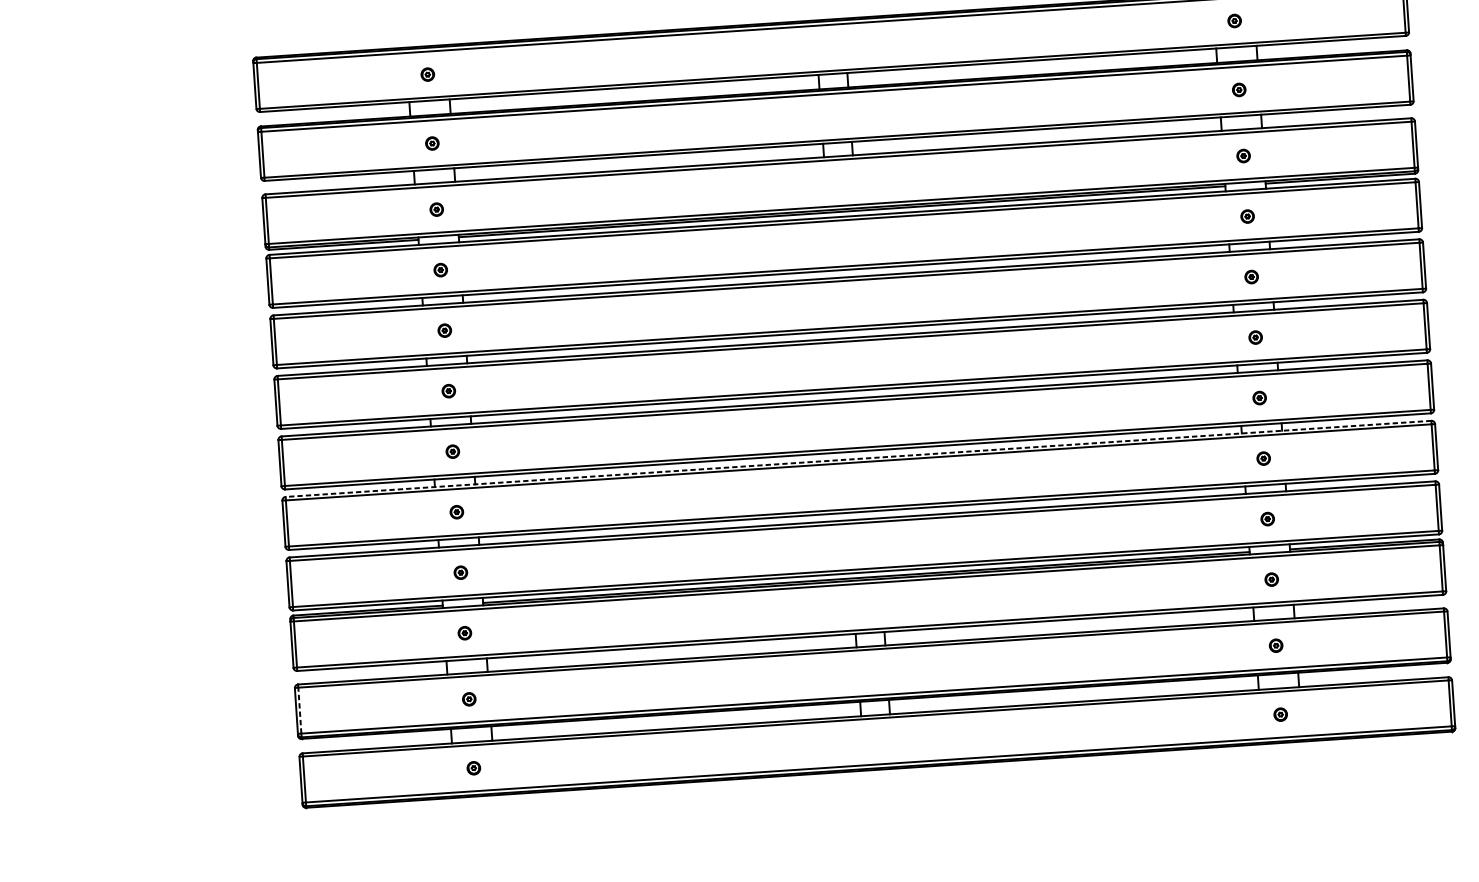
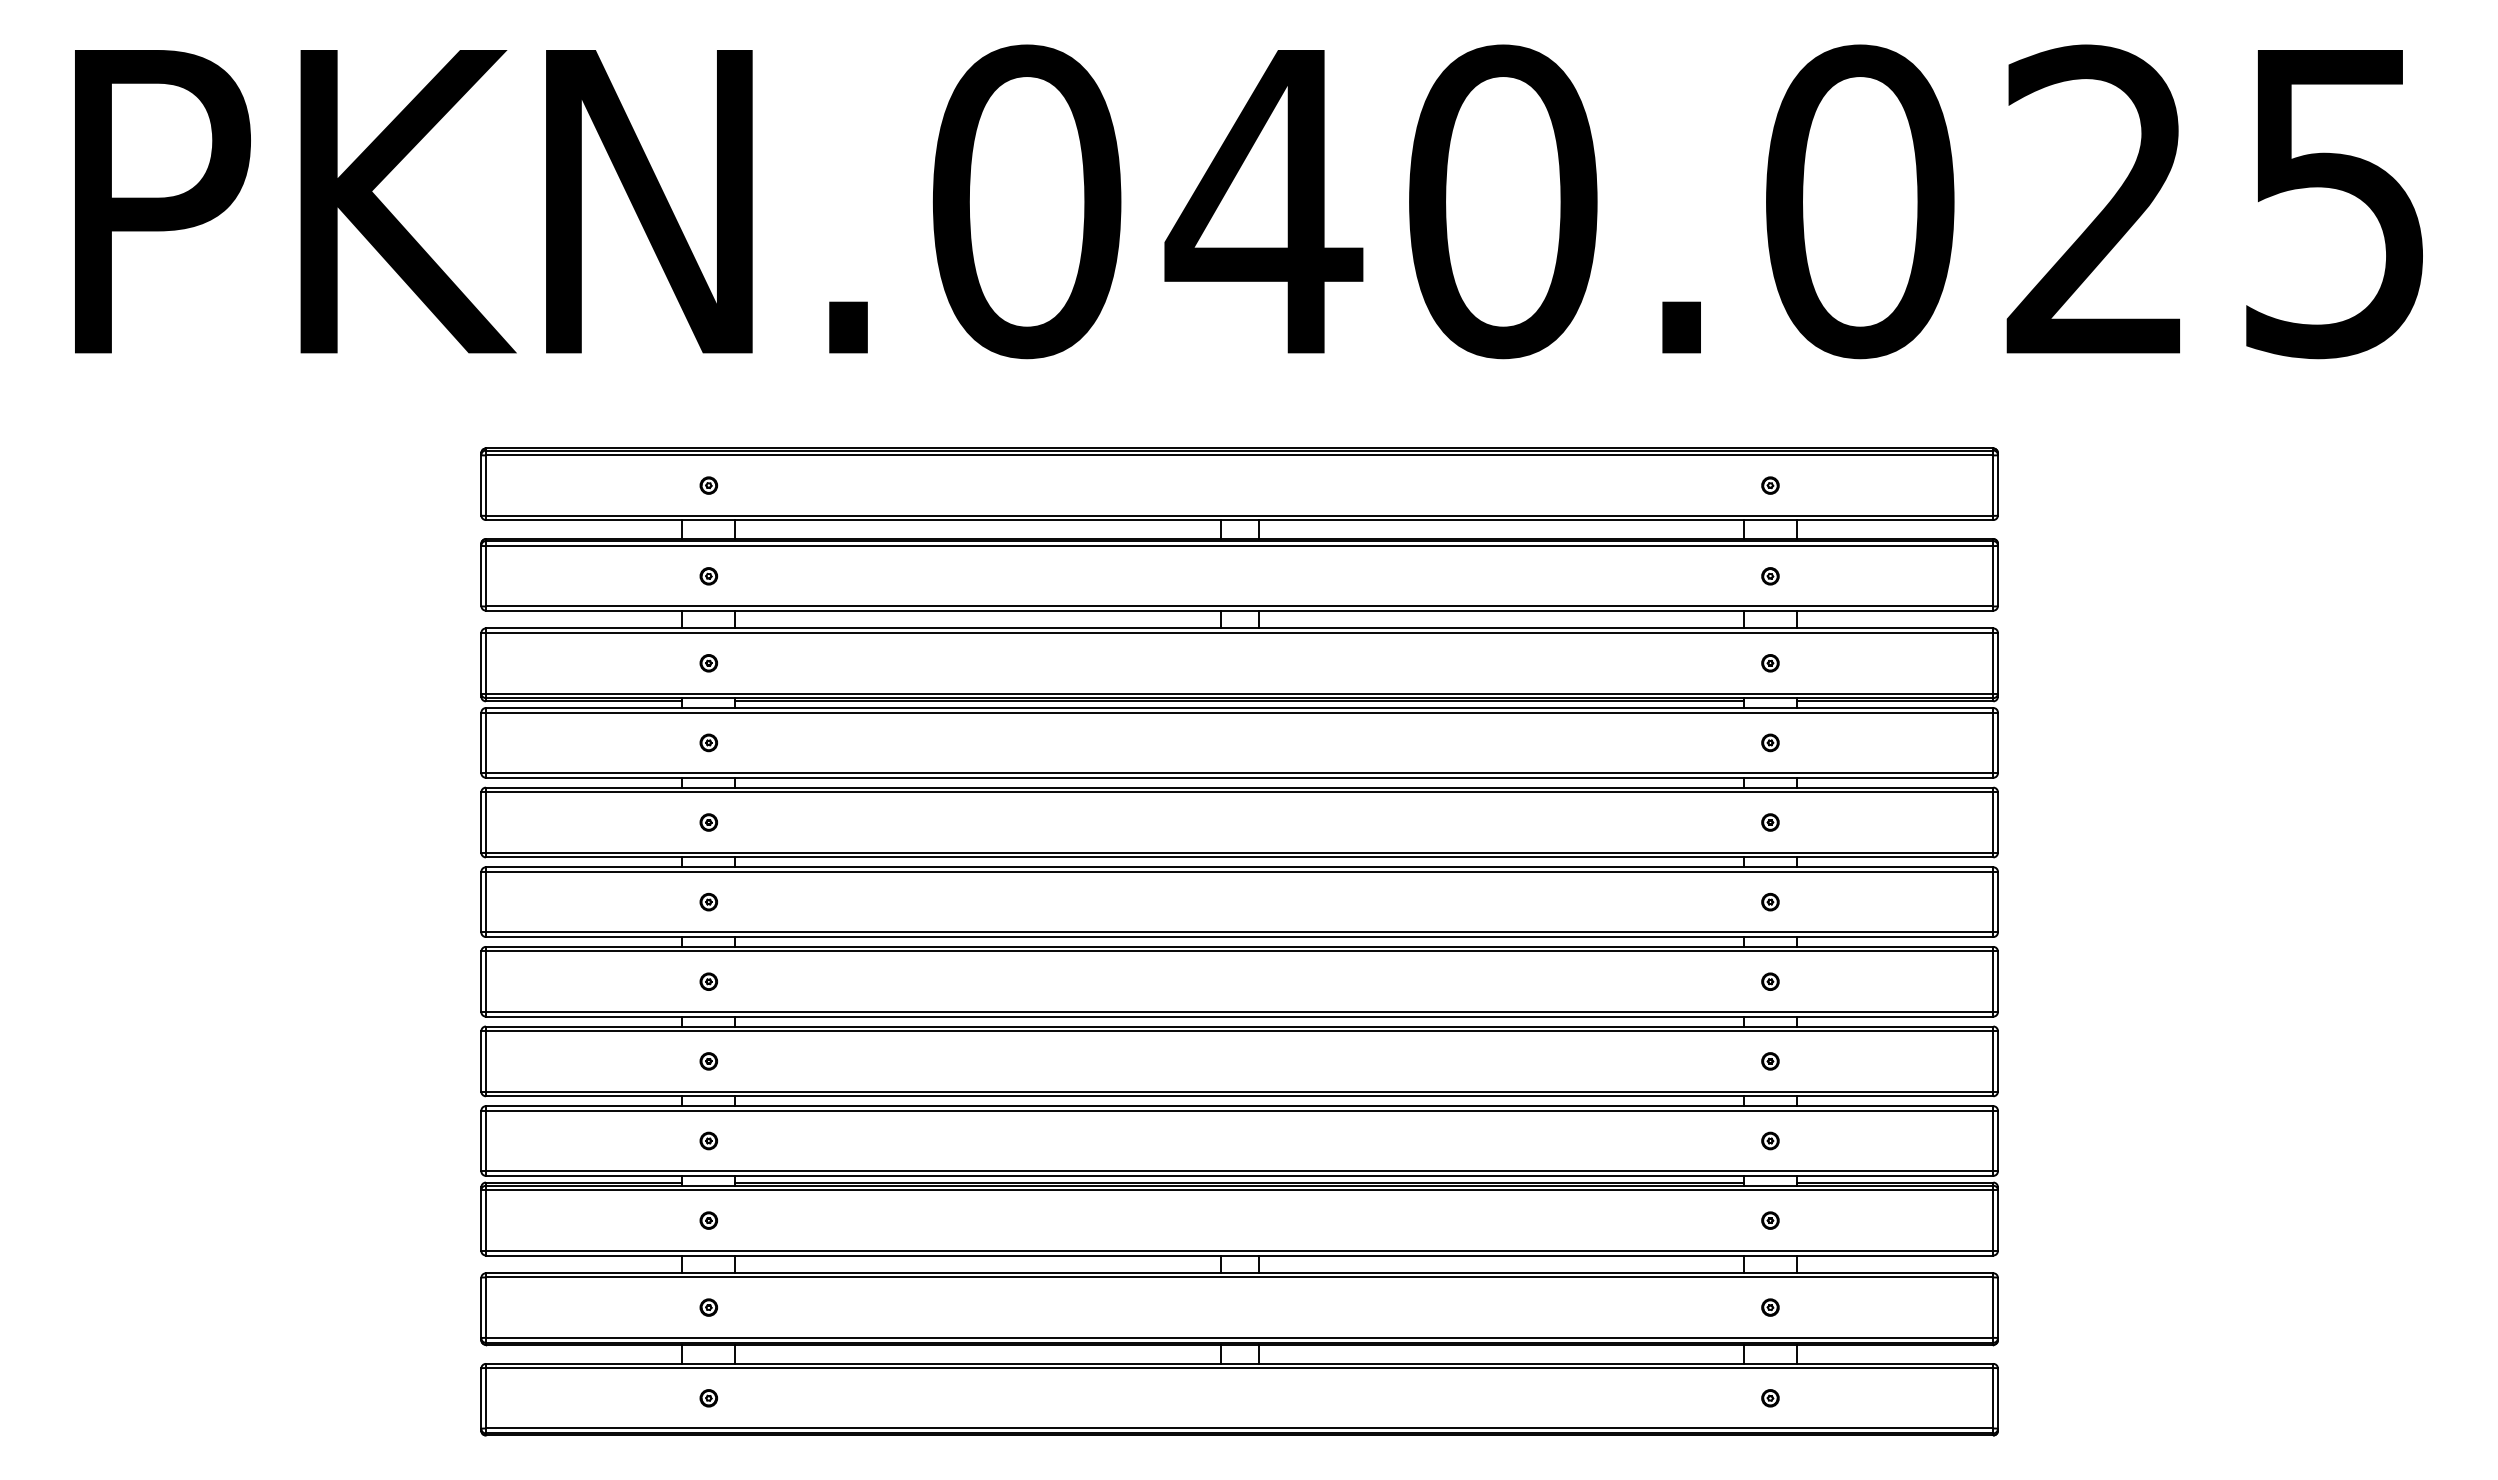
line: (858, 458) -> (1239, 1026), dashed -> solid
line: (299, 710) -> (485, 1307), dashed -> solid

